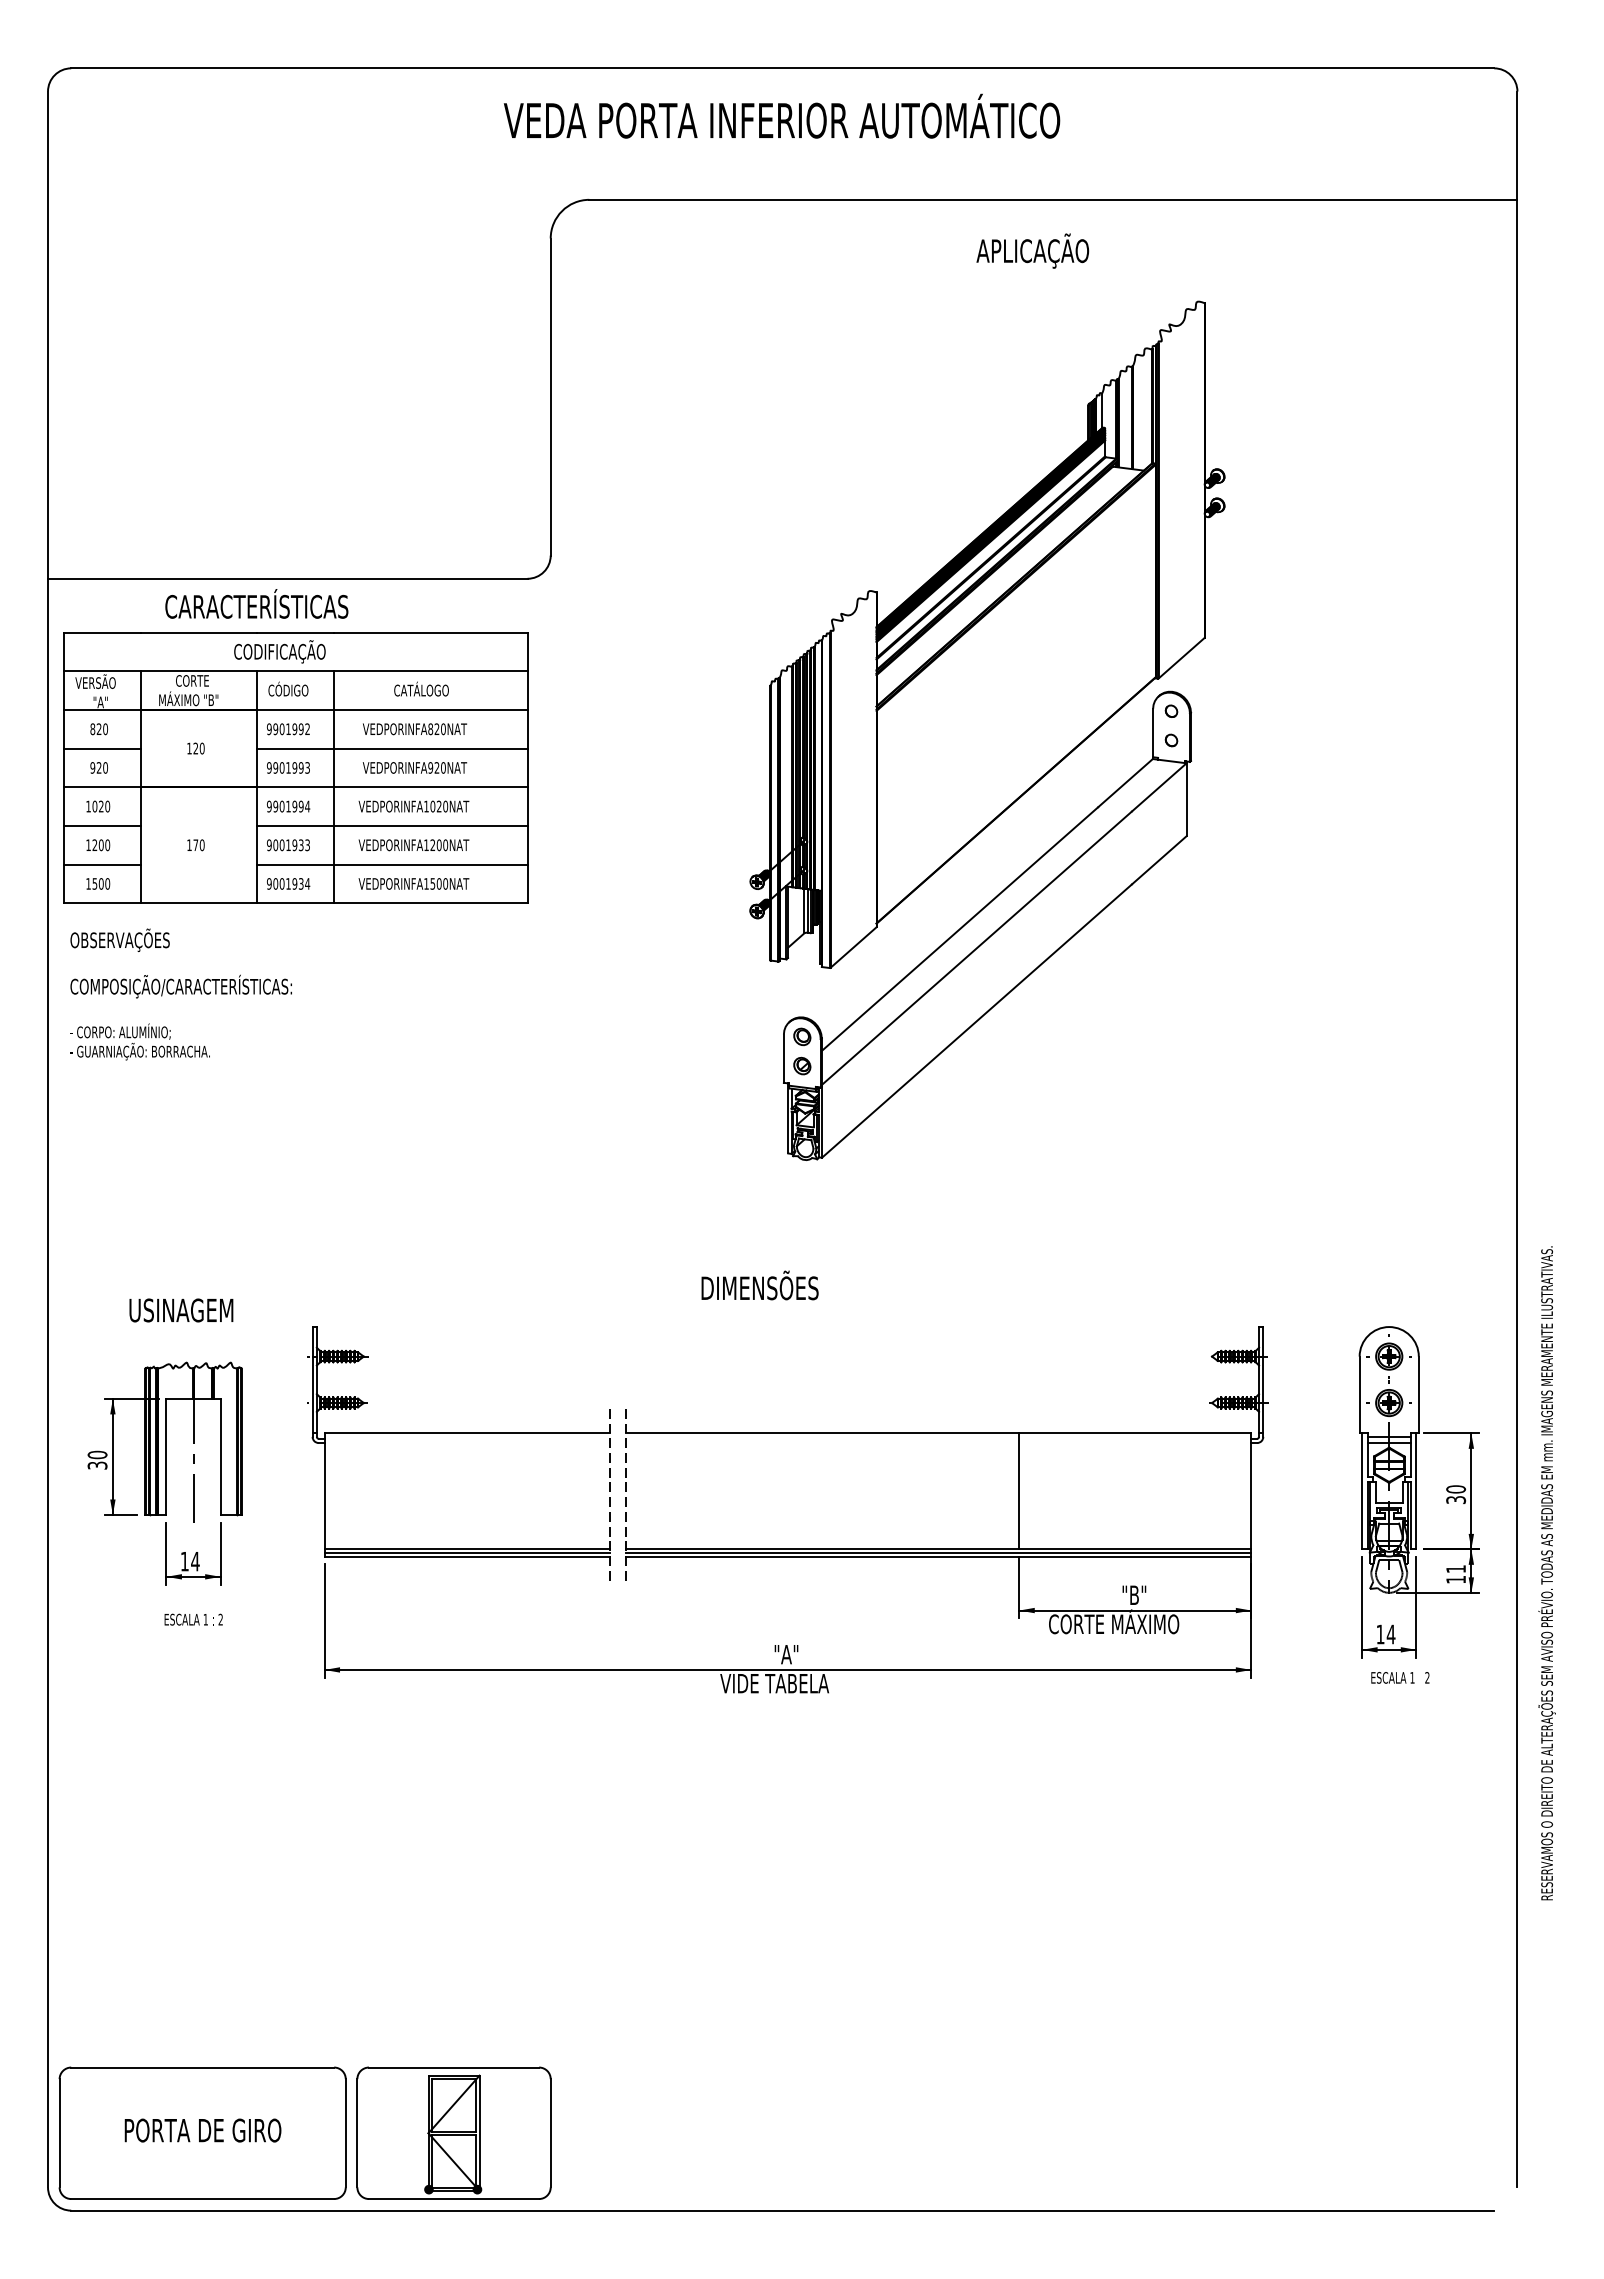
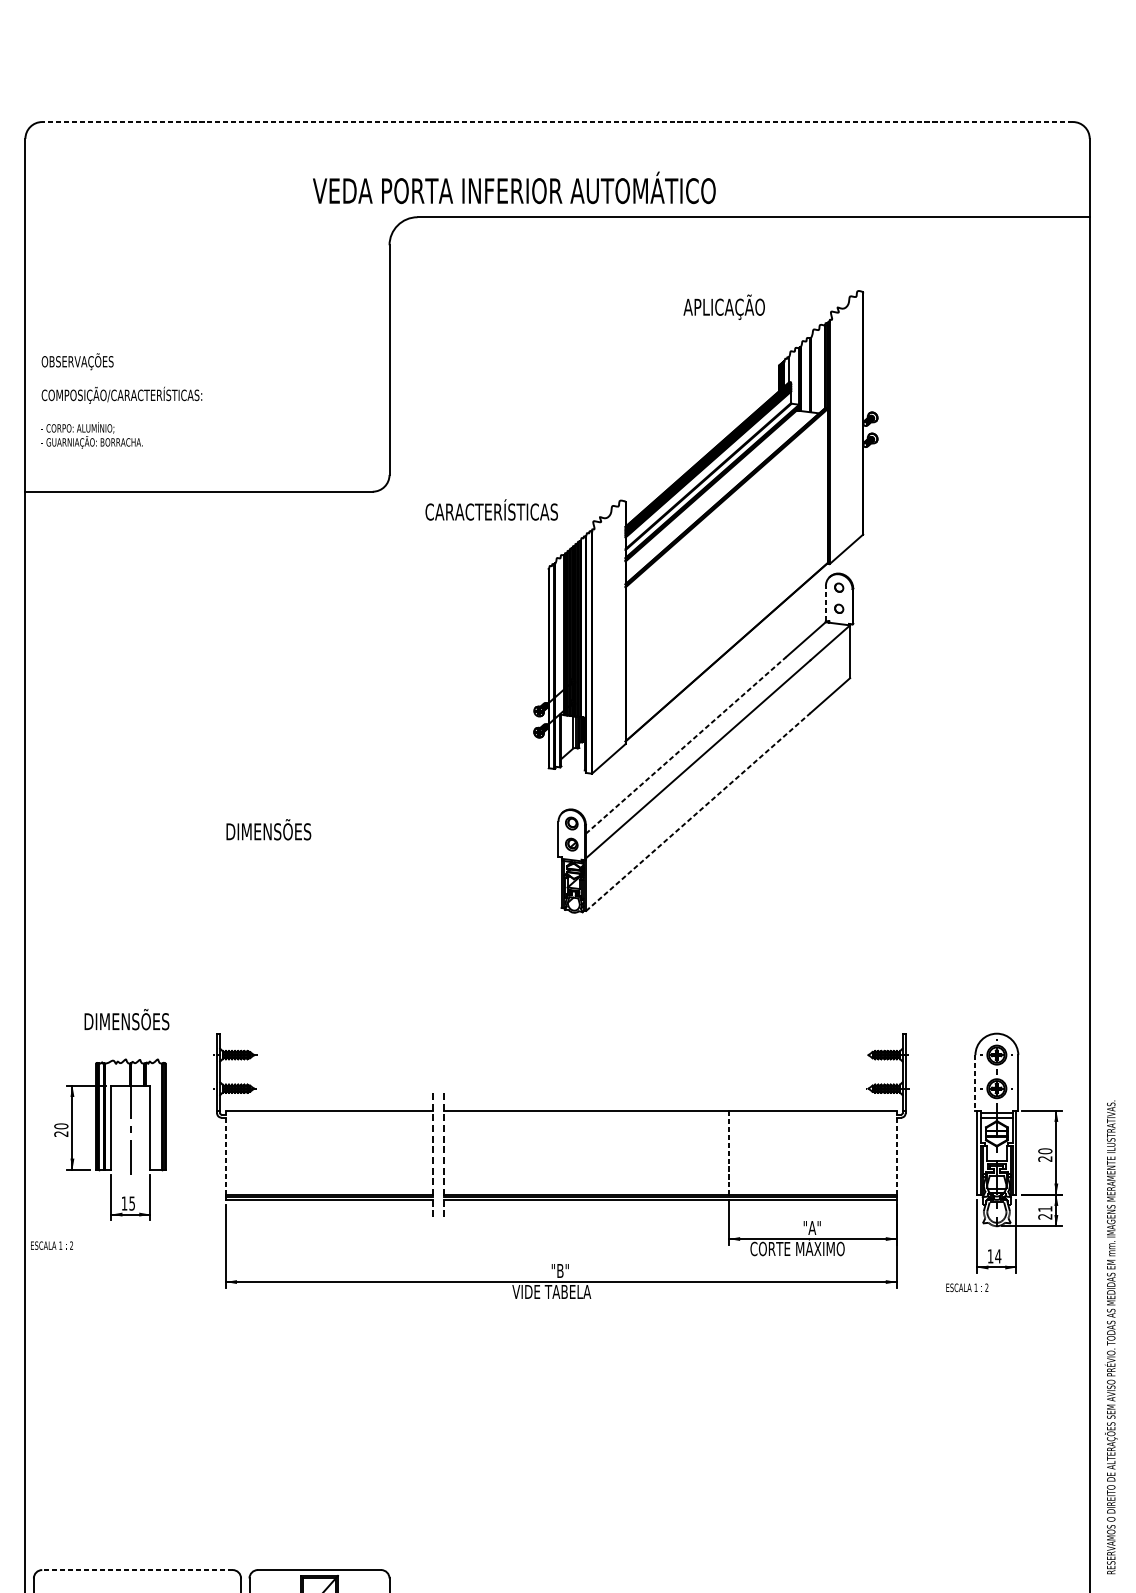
line: (782, 68) -> (557, 122), solid -> dashed
text: (781, 115) -> (513, 187), moved
text: (1032, 250) -> (724, 306), moved
text: (256, 603) -> (491, 509), moved
line: (1153, 732) -> (826, 603), solid -> dashed
part: (295, 767) -> (204, 628), removed
line: (960, 928) -> (686, 745), solid -> dashed
text: (180, 994) -> (121, 400), moved
line: (976, 1021) -> (697, 812), solid -> dashed
text: (759, 1285) -> (268, 829), moved
text: (187, 1307) -> (126, 1019), USINAGEM -> DIMENSÕES
line: (1359, 1395) -> (975, 1083), solid -> dashed
text: (97, 1465) -> (61, 1133), 30 -> 20
line: (324, 1490) -> (225, 1152), solid -> dashed
line: (1251, 1490) -> (897, 1152), solid -> dashed
line: (1019, 1491) -> (729, 1152), solid -> dashed
text: (1456, 1499) -> (1045, 1158), 30 -> 20
text: (195, 1561) -> (132, 1203), 14 -> 15
text: (1546, 1573) -> (1110, 1337), moved
text: (1455, 1579) -> (1044, 1216), 11 -> 21
text: (1134, 1594) -> (812, 1227), "B" -> "A"
text: (193, 1619) -> (51, 1245), moved
text: (786, 1654) -> (560, 1270), "A" -> "B"
text: (1400, 1677) -> (967, 1287), moved
line: (202, 2067) -> (137, 1570), solid -> dashed

